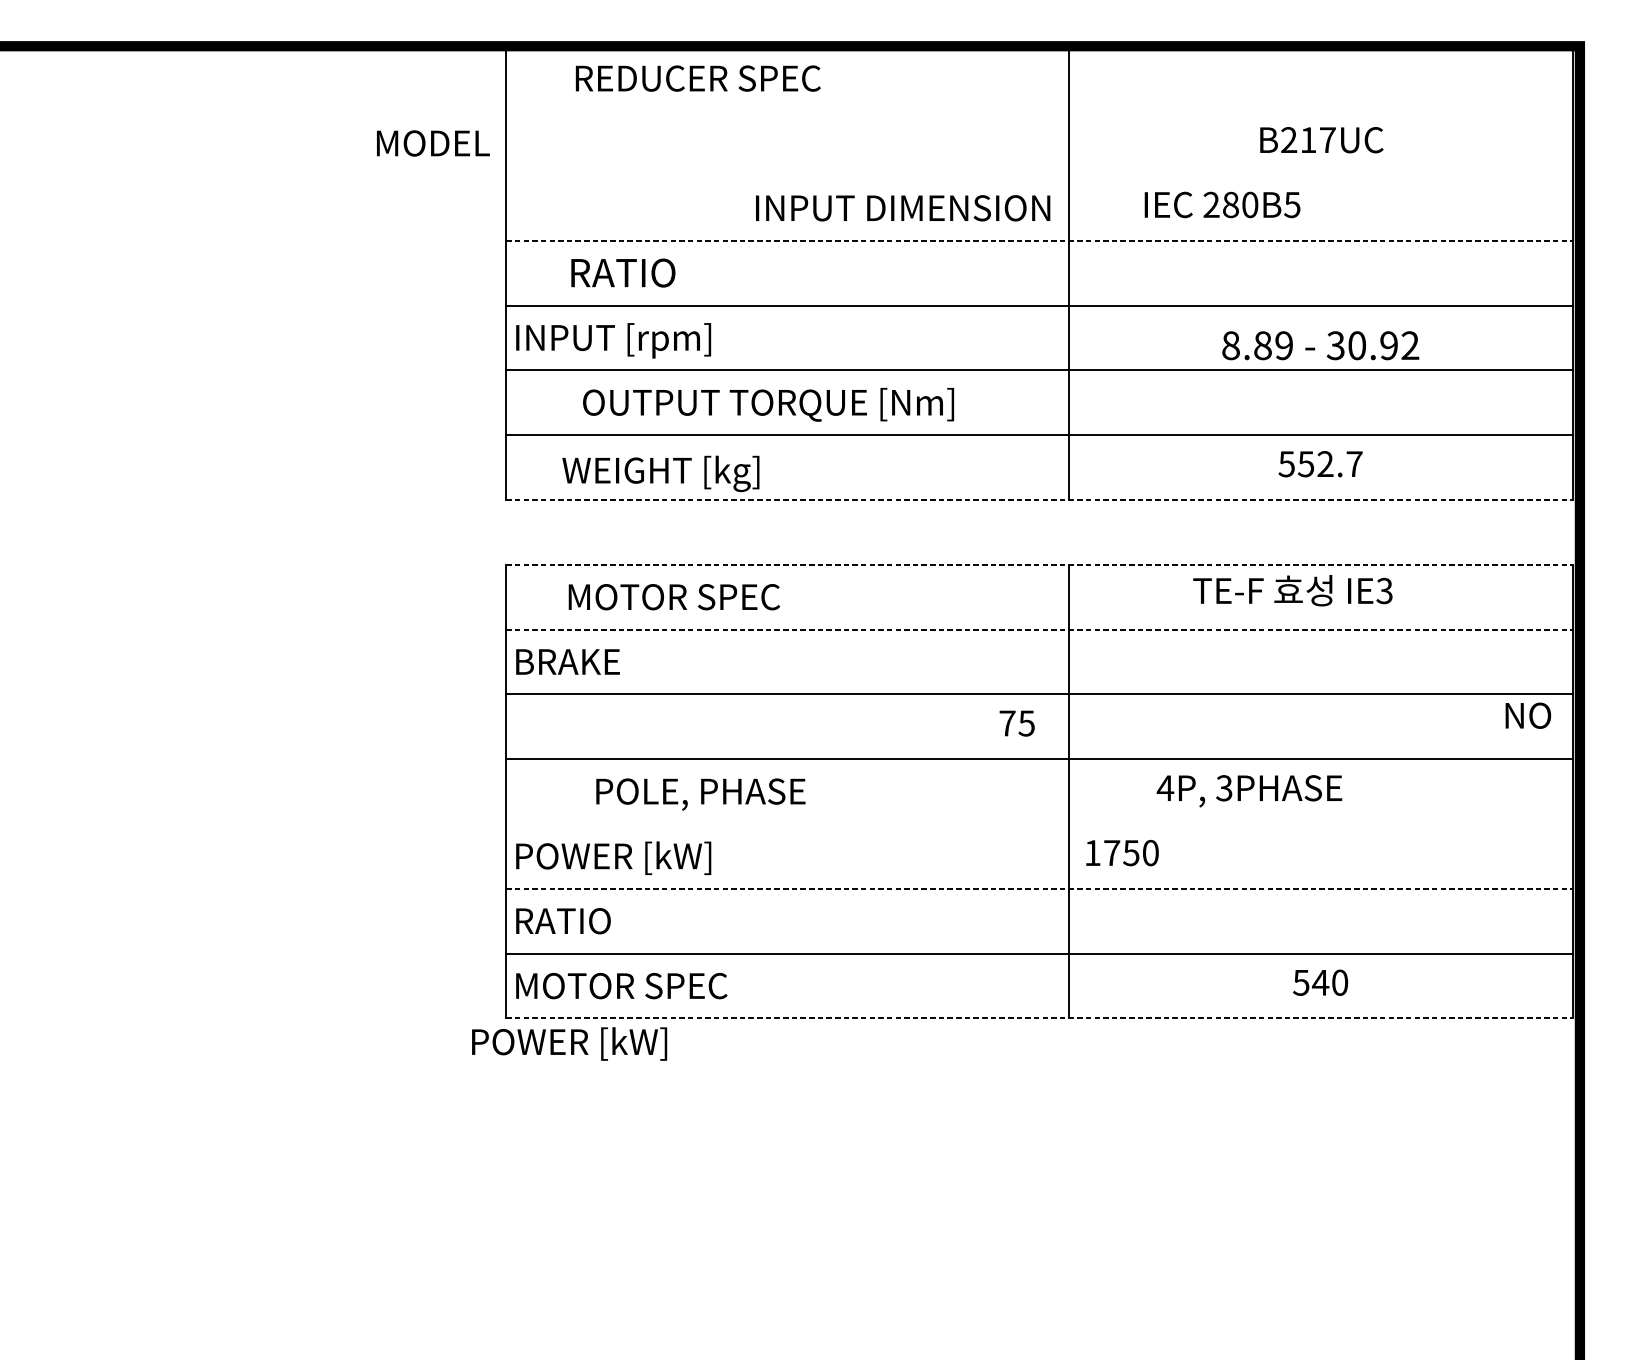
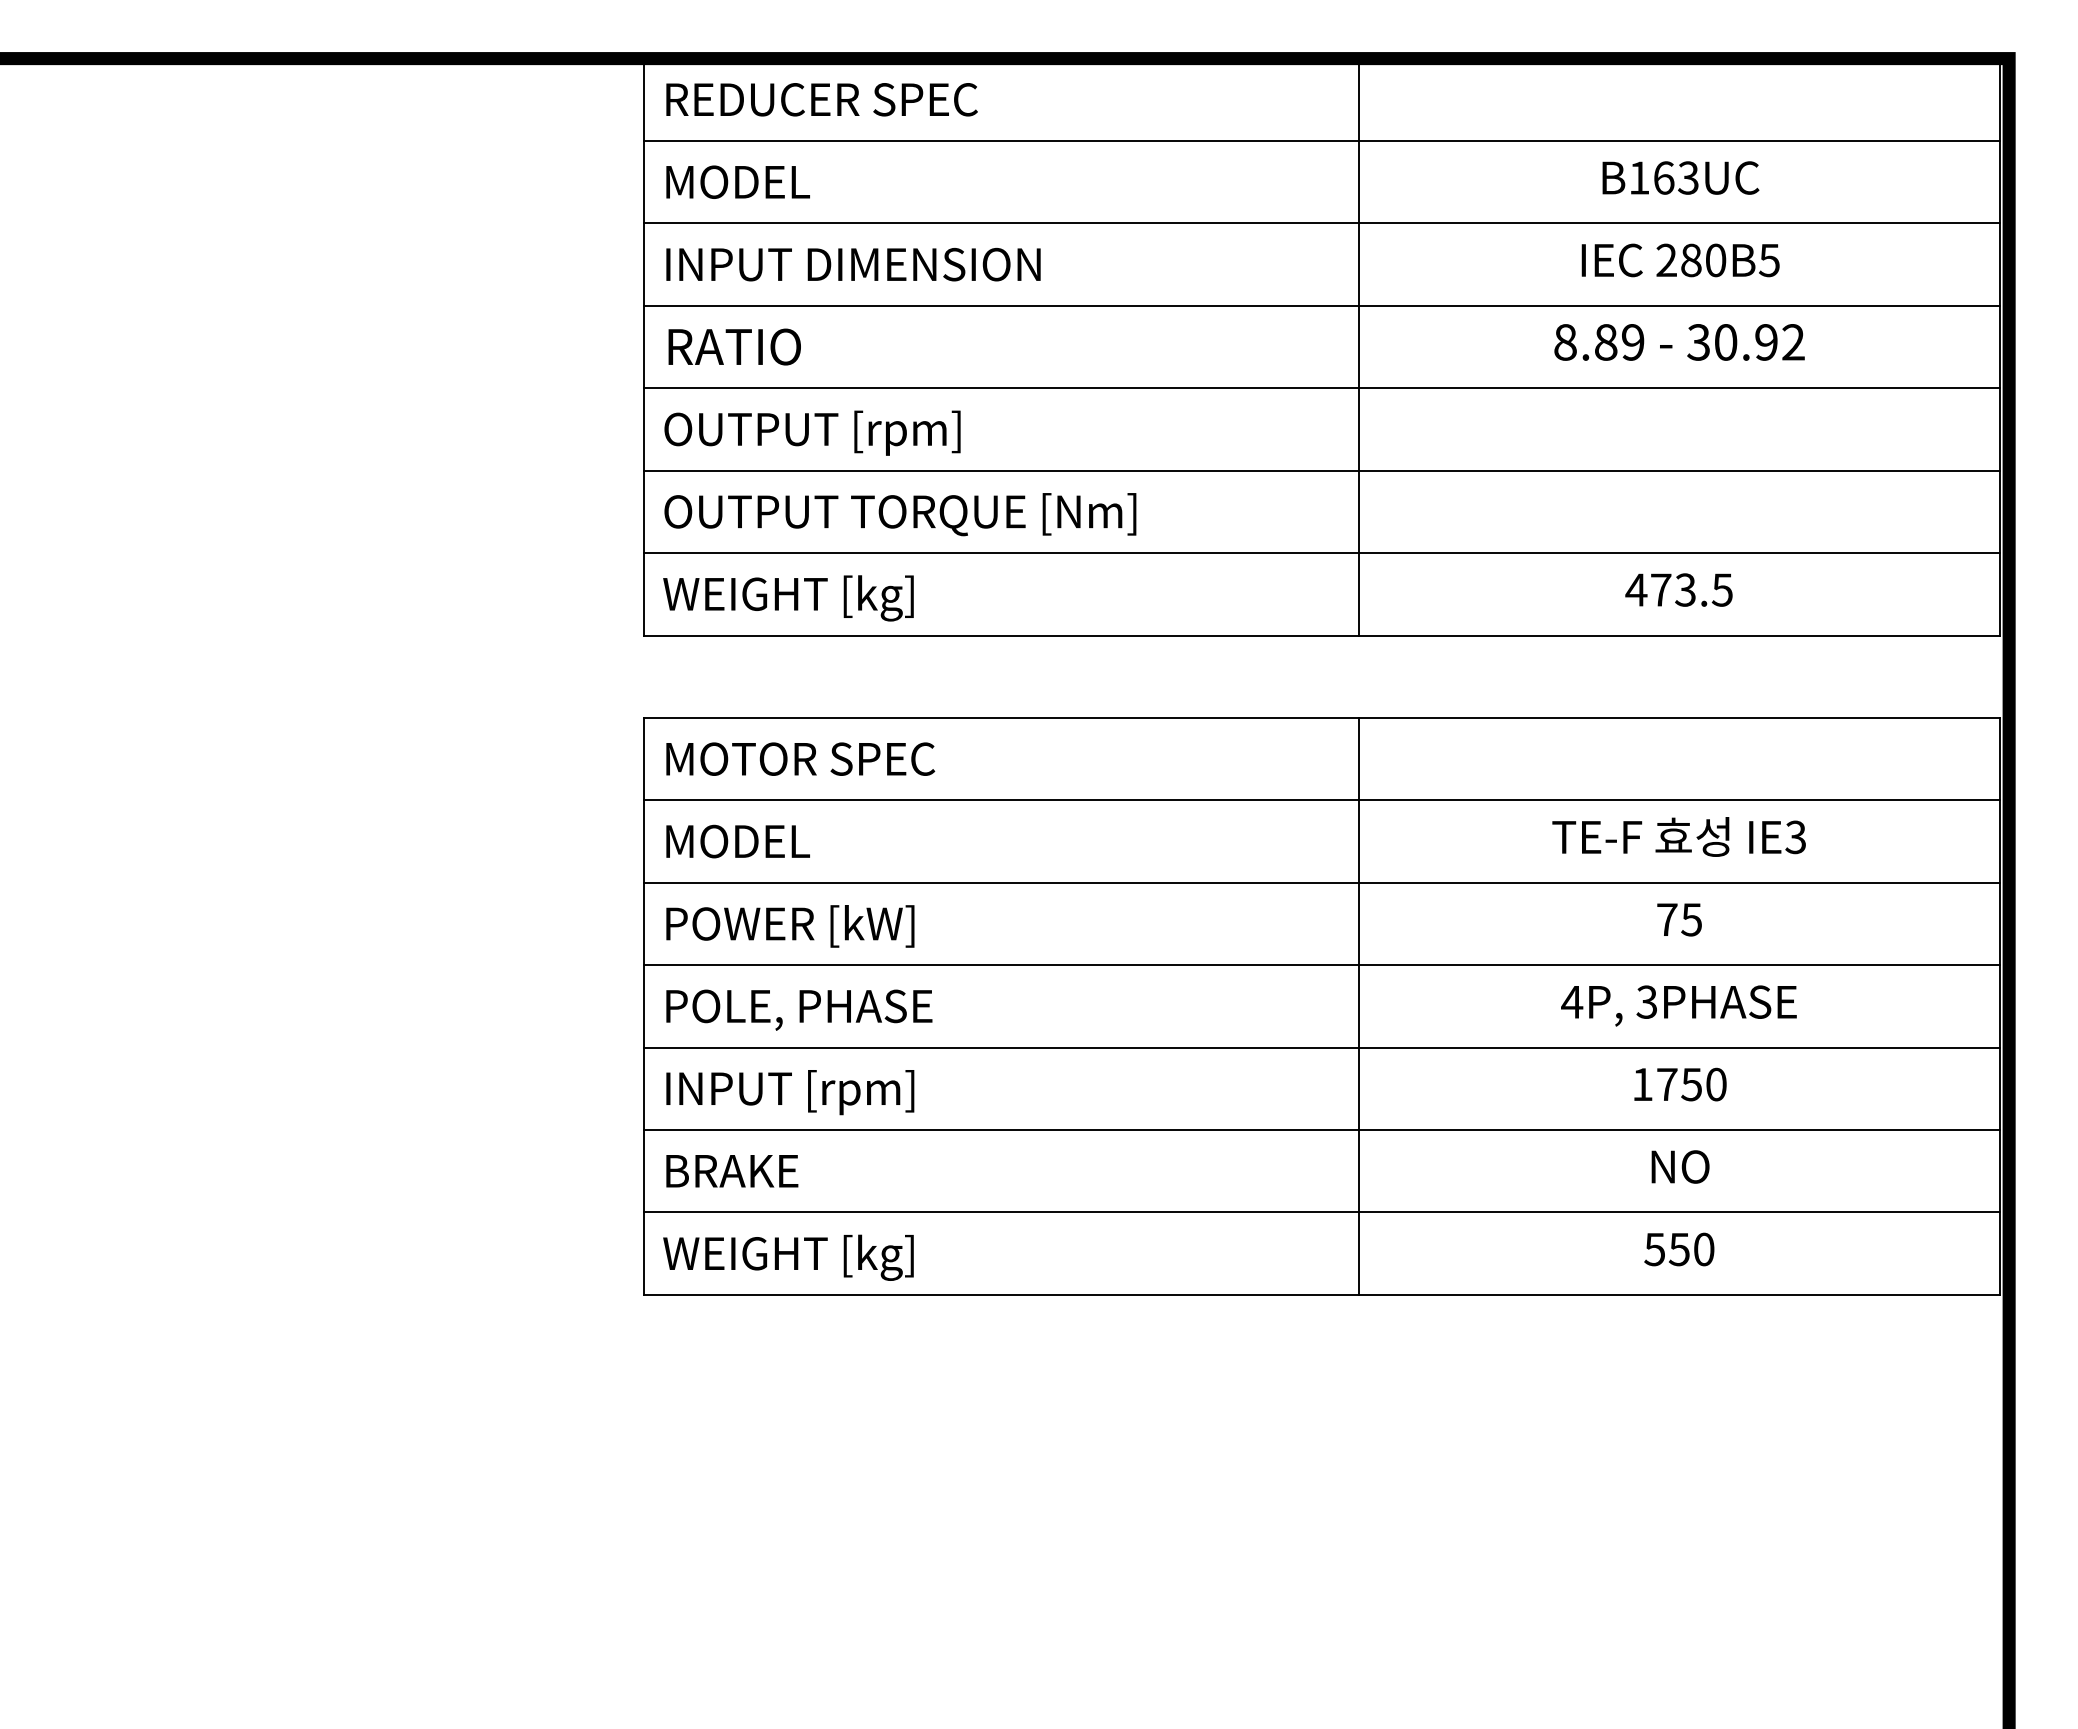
text: (697, 78) -> (821, 99), moved
line: (1039, 111) -> (1321, 141), added
text: (1308, 139) -> (1663, 177), B217UC -> B163UC
text: (432, 142) -> (737, 181), moved
line: (1039, 175) -> (1321, 223), added
text: (1222, 205) -> (1680, 260), moved
text: (903, 208) -> (853, 264), moved
line: (1039, 240) -> (1322, 305), dashed -> solid
text: (623, 272) -> (734, 346), moved
text: (635, 340) -> (808, 432), INPUT [rpm] -> OUTPUT [rpm]
text: (1320, 345) -> (1679, 342), moved
text: (768, 404) -> (900, 514), moved
text: (1319, 463) -> (1678, 589), 552.7 -> 473.5
text: (660, 473) -> (788, 598), moved
line: (1039, 499) -> (1322, 635), dashed -> solid
line: (1039, 564) -> (1322, 717), dashed -> solid
text: (1292, 590) -> (1678, 836), moved
text: (674, 596) -> (800, 758), moved
line: (1039, 629) -> (1322, 800), dashed -> solid
text: (575, 661) -> (732, 841), BRAKE -> MODEL
text: (1528, 715) -> (1680, 1166), moved
text: (1017, 723) -> (1679, 919), moved
text: (1249, 790) -> (1678, 1005), moved
text: (701, 794) -> (799, 1009), moved
line: (1039, 823) -> (1321, 1047), added
text: (1122, 853) -> (1680, 1084), moved
text: (617, 859) -> (785, 1092), POWER [kW] -> INPUT [rpm]
line: (1039, 889) -> (1322, 1130), dashed -> solid
text: (572, 920) -> (727, 1170), RATIO -> BRAKE
text: (1320, 982) -> (1679, 1249), 540 -> 550
text: (621, 989) -> (790, 1257), MOTOR SPEC -> WEIGHT [kg]
line: (1039, 1018) -> (1322, 1294), dashed -> solid
text: (569, 1044) -> (790, 926), moved

